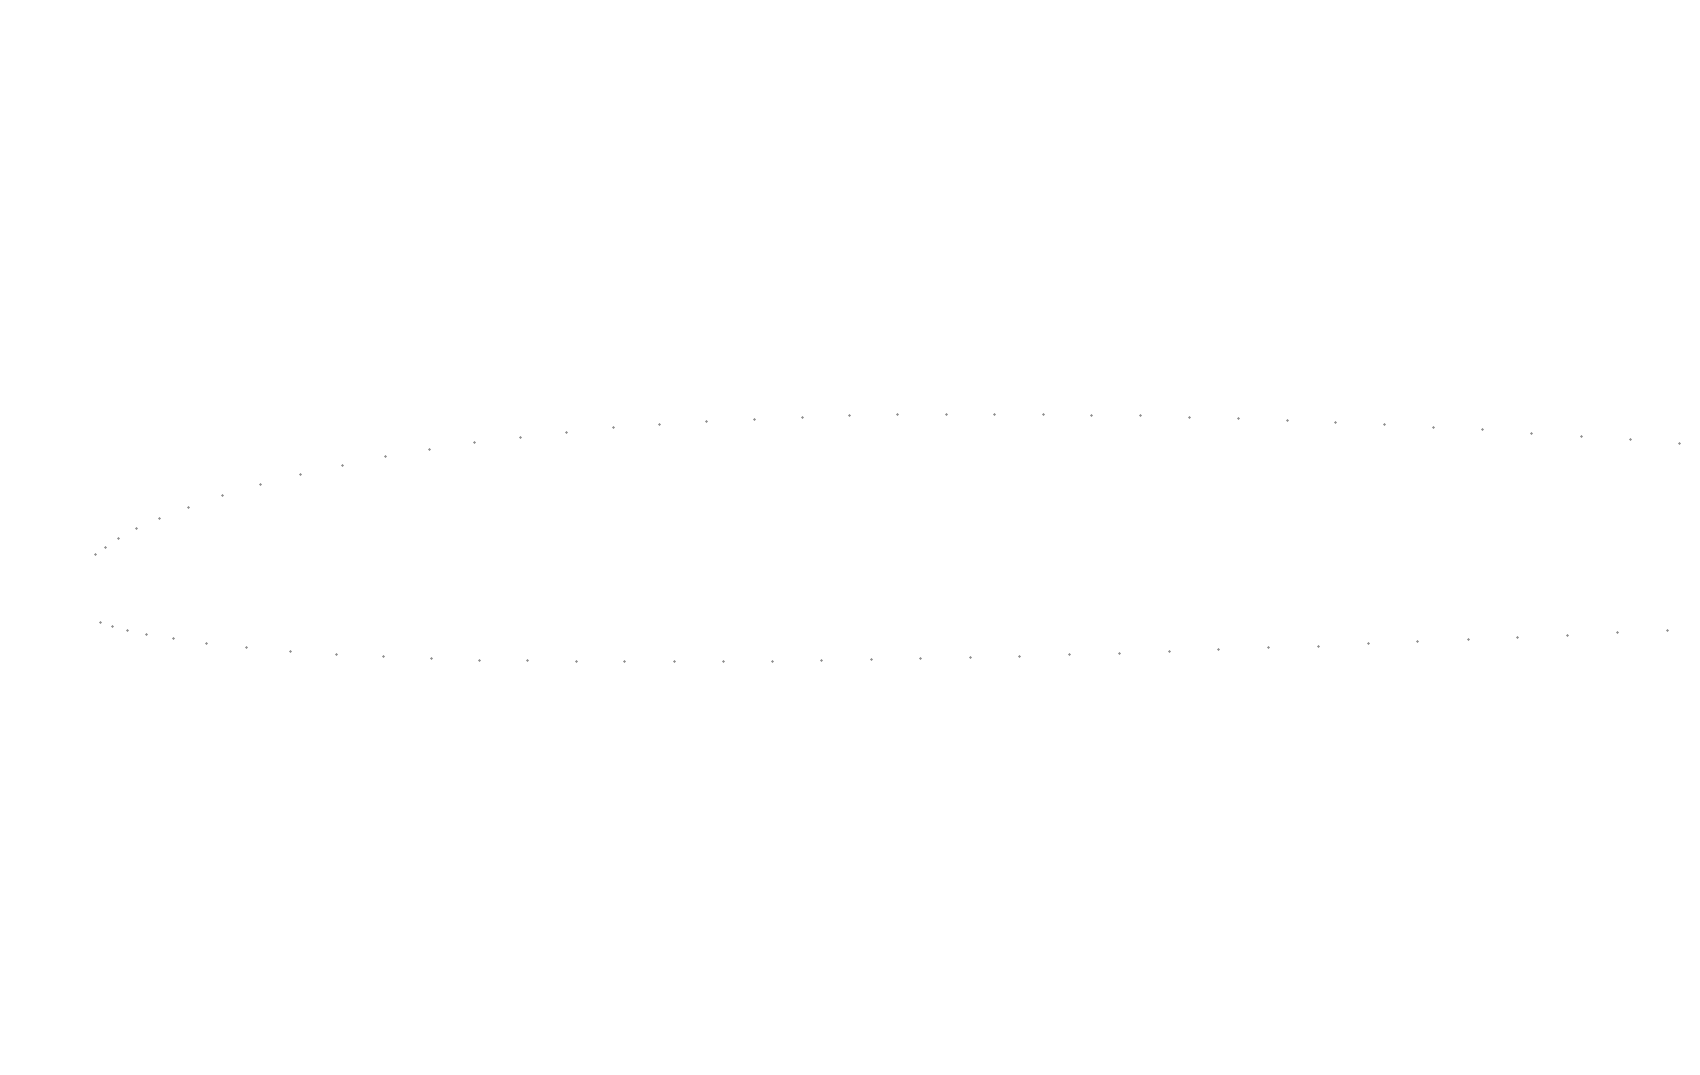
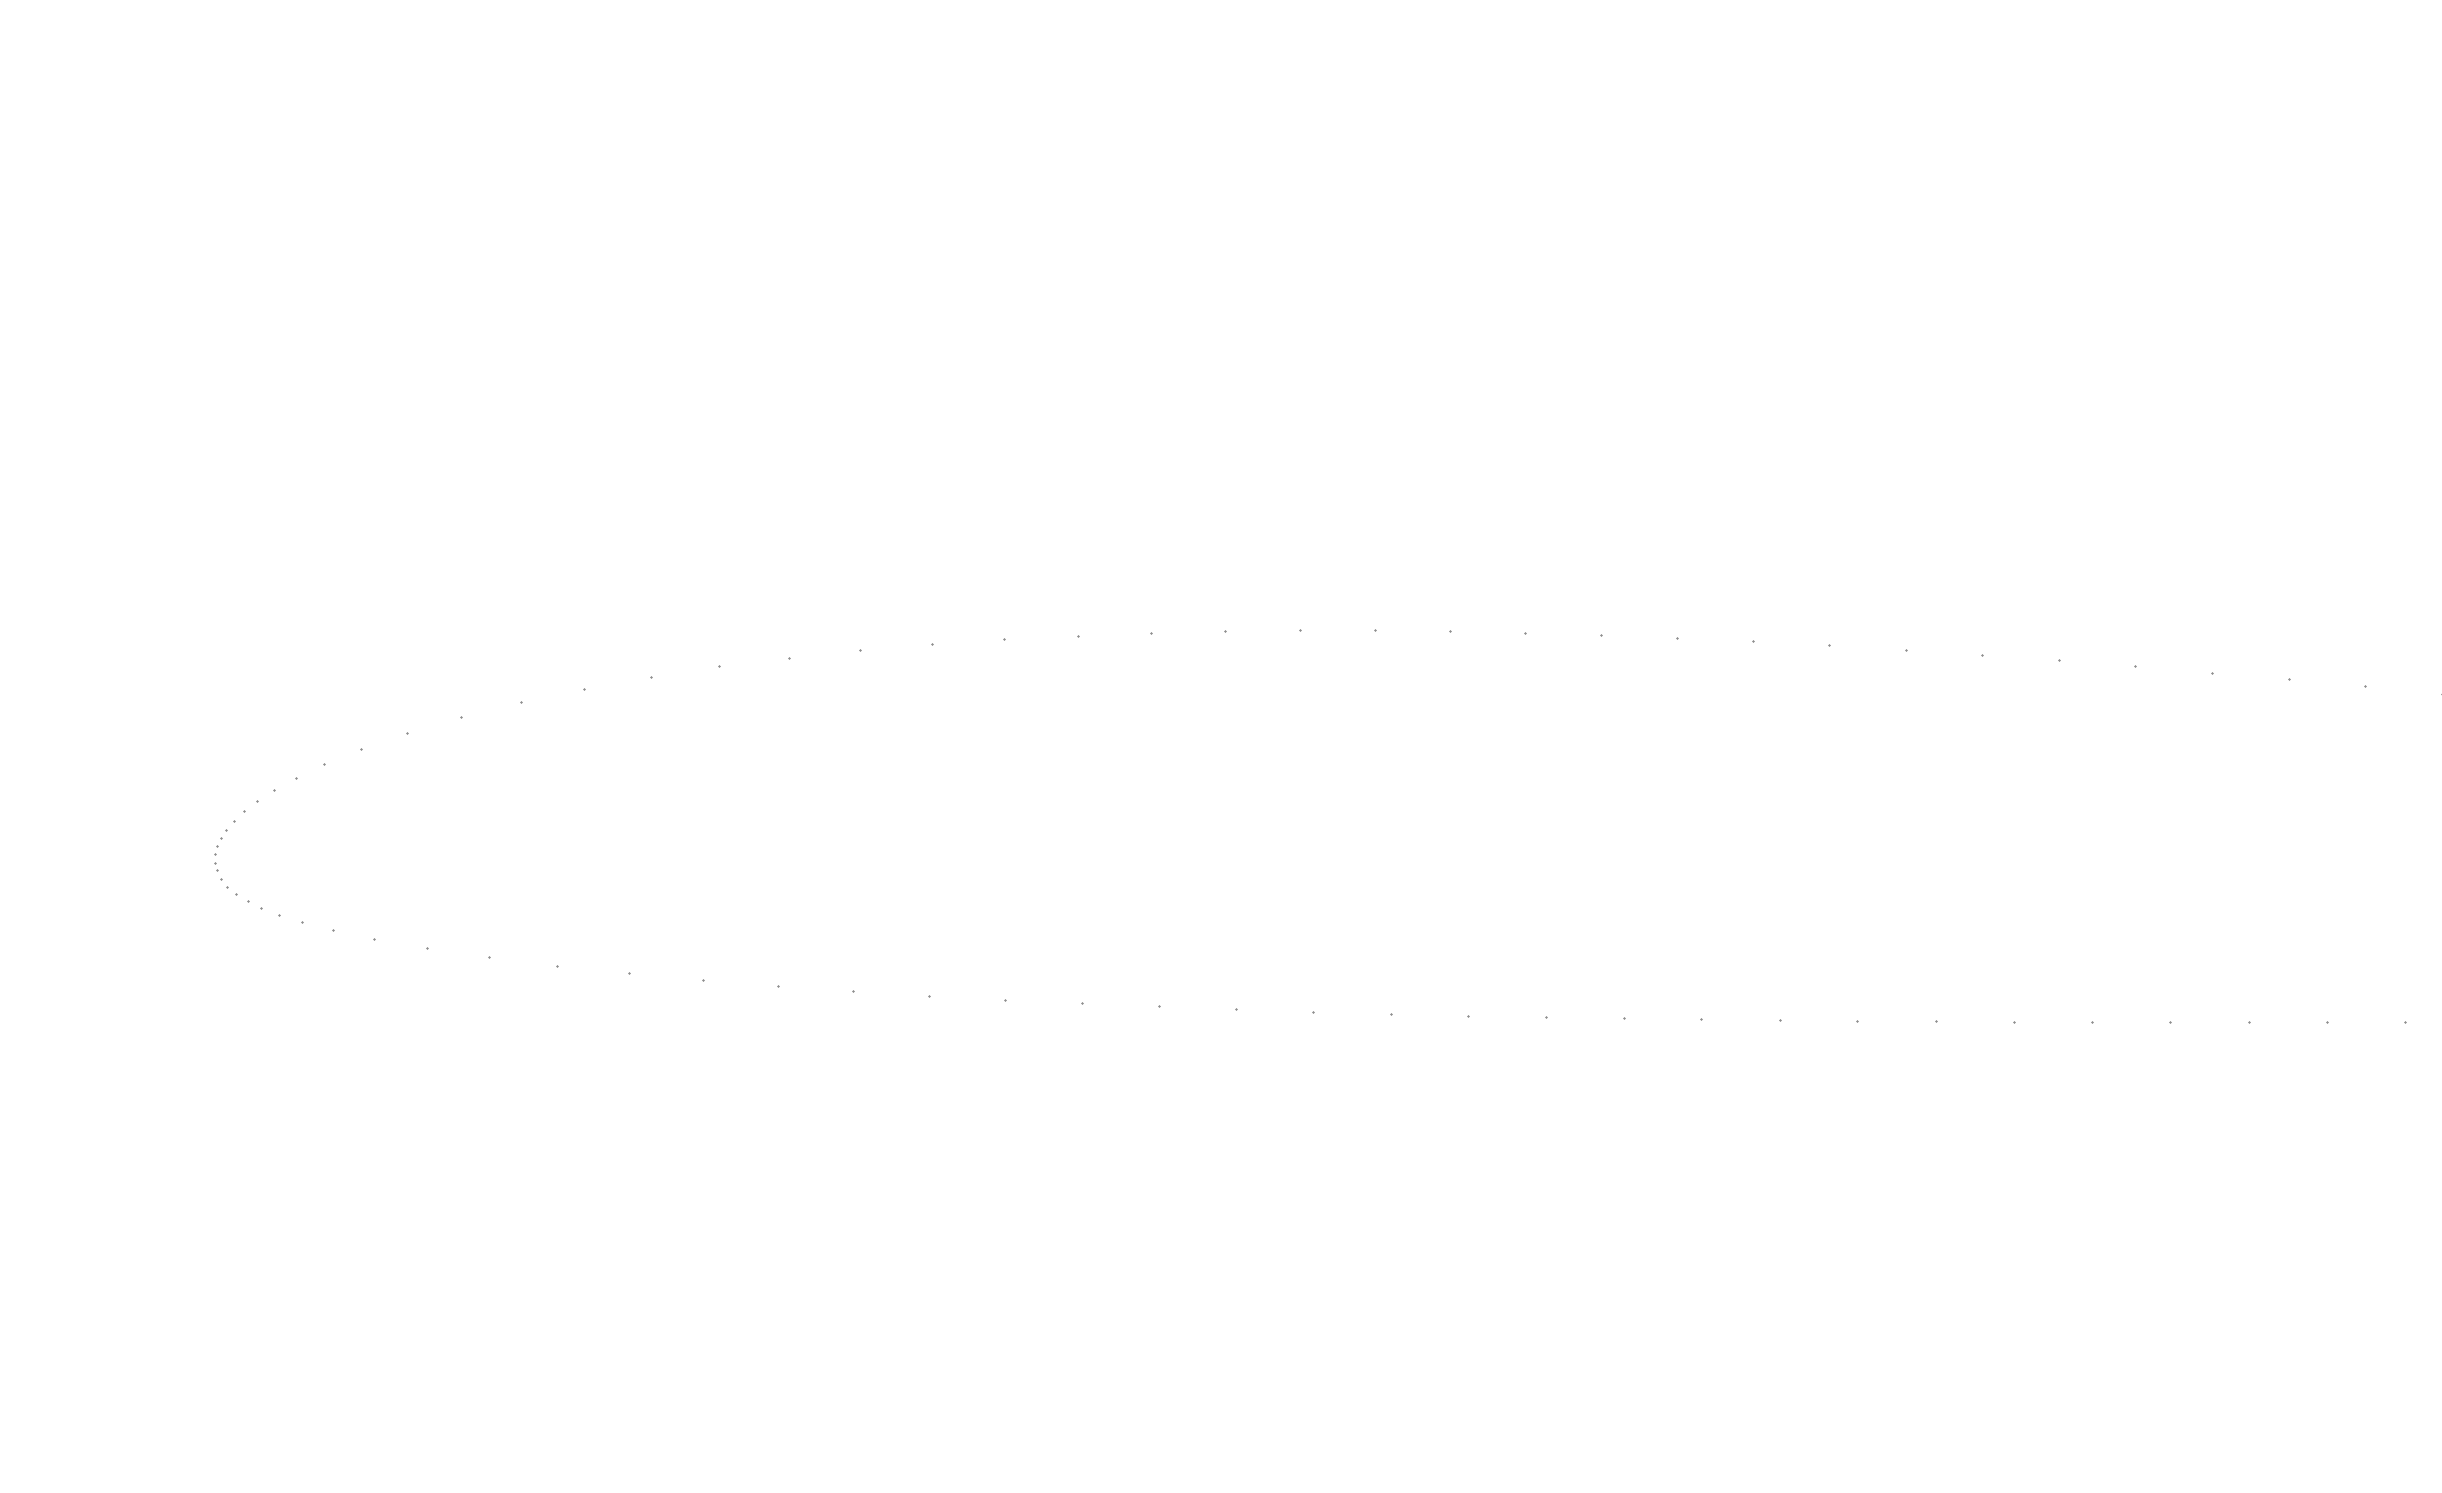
part: (70, 589) -> (217, 855), added

